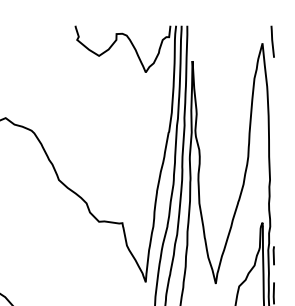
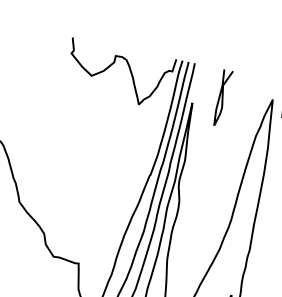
curve: (218, 51) -> (222, 98), added

